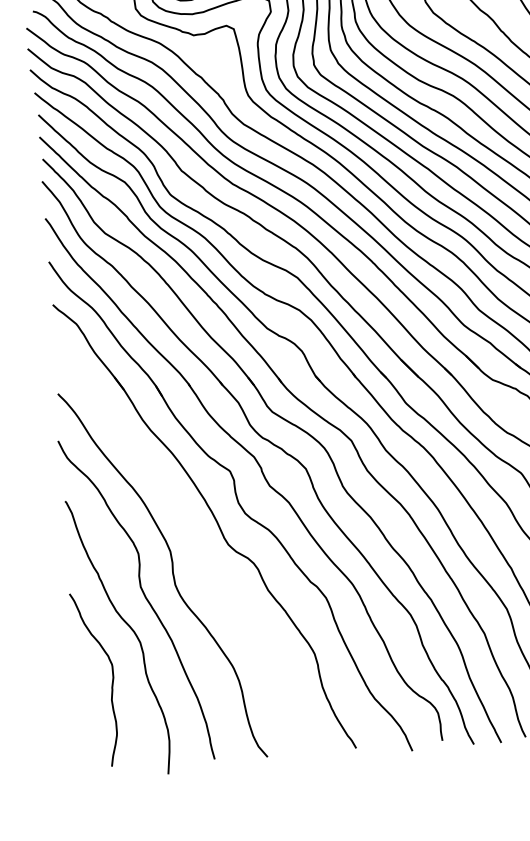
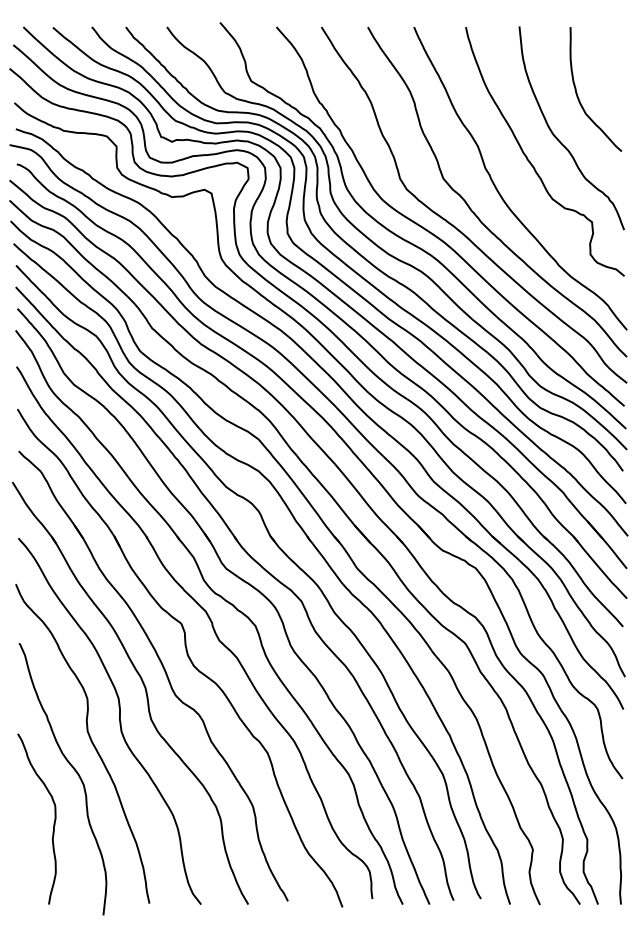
part: (195, 537) -> (143, 686), added

